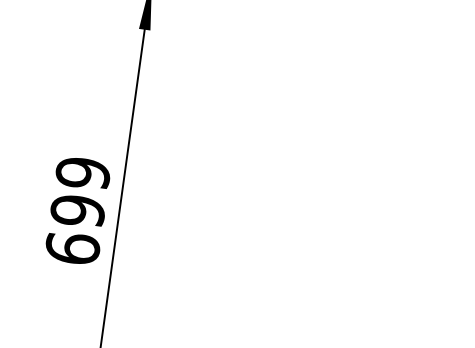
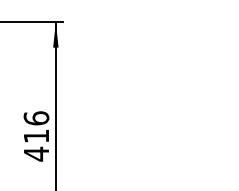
text: (77, 211) -> (36, 136), 699 -> 416

